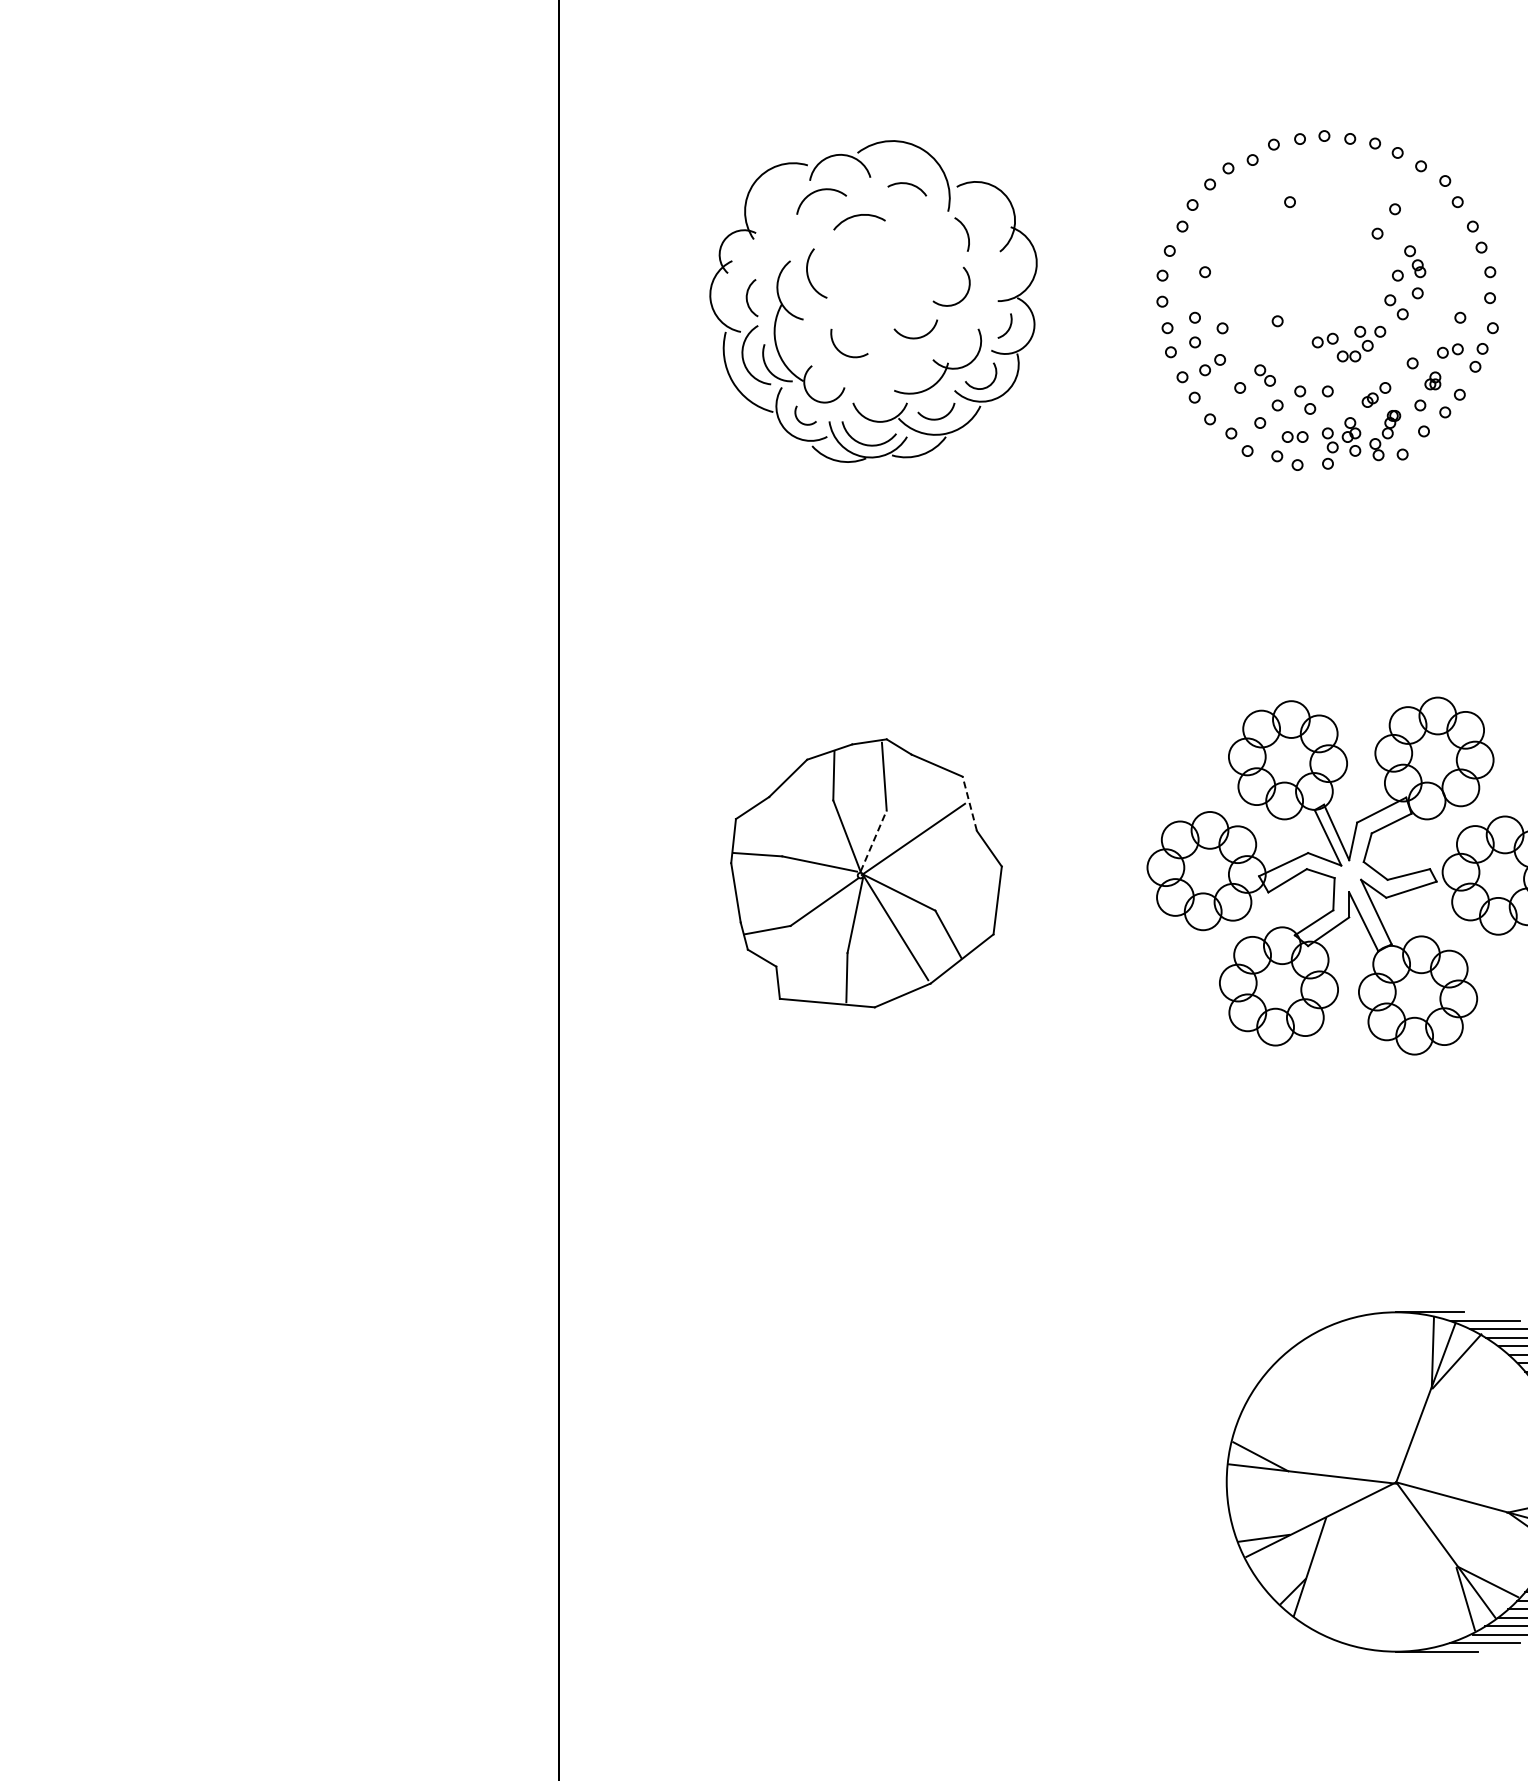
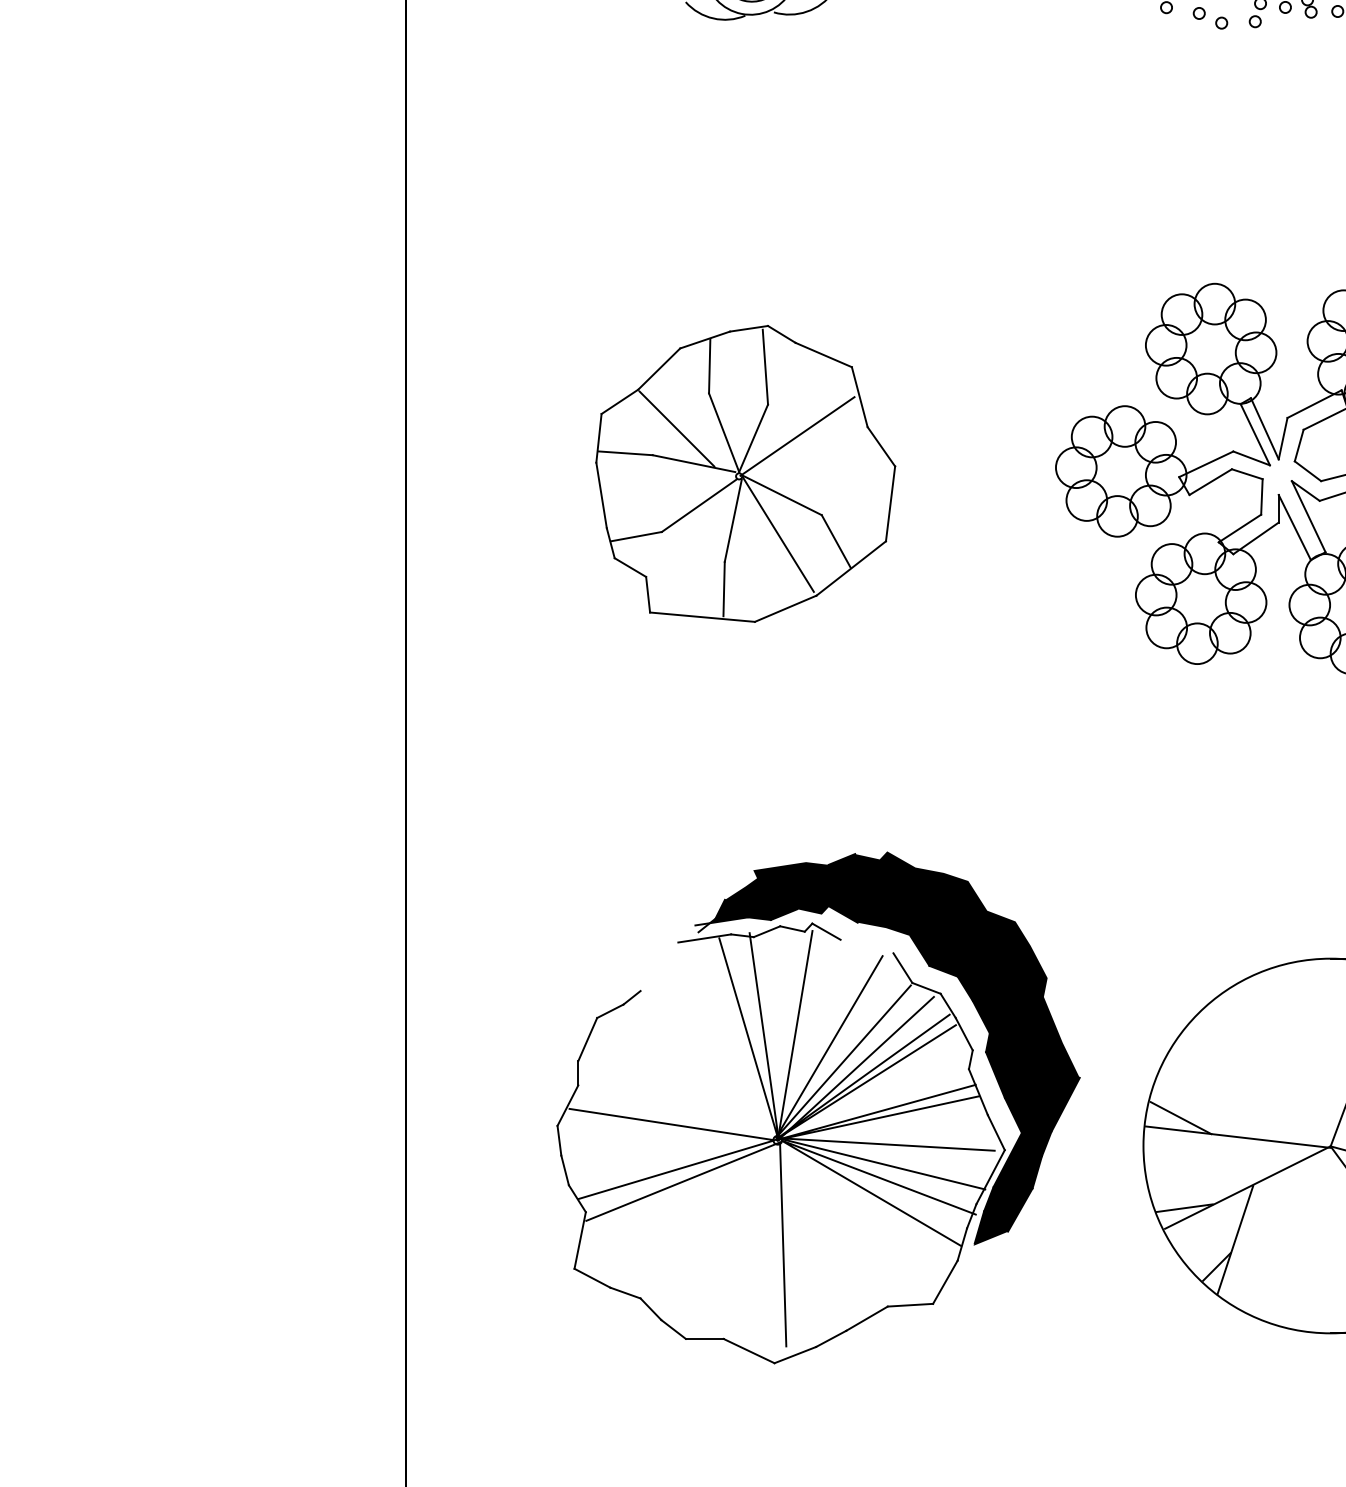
line: (969, 803) -> (859, 396), dashed -> solid
line: (804, 832) -> (677, 428), added
line: (873, 840) -> (753, 437), dashed -> solid
part: (932, 1447) -> (818, 1107), added

